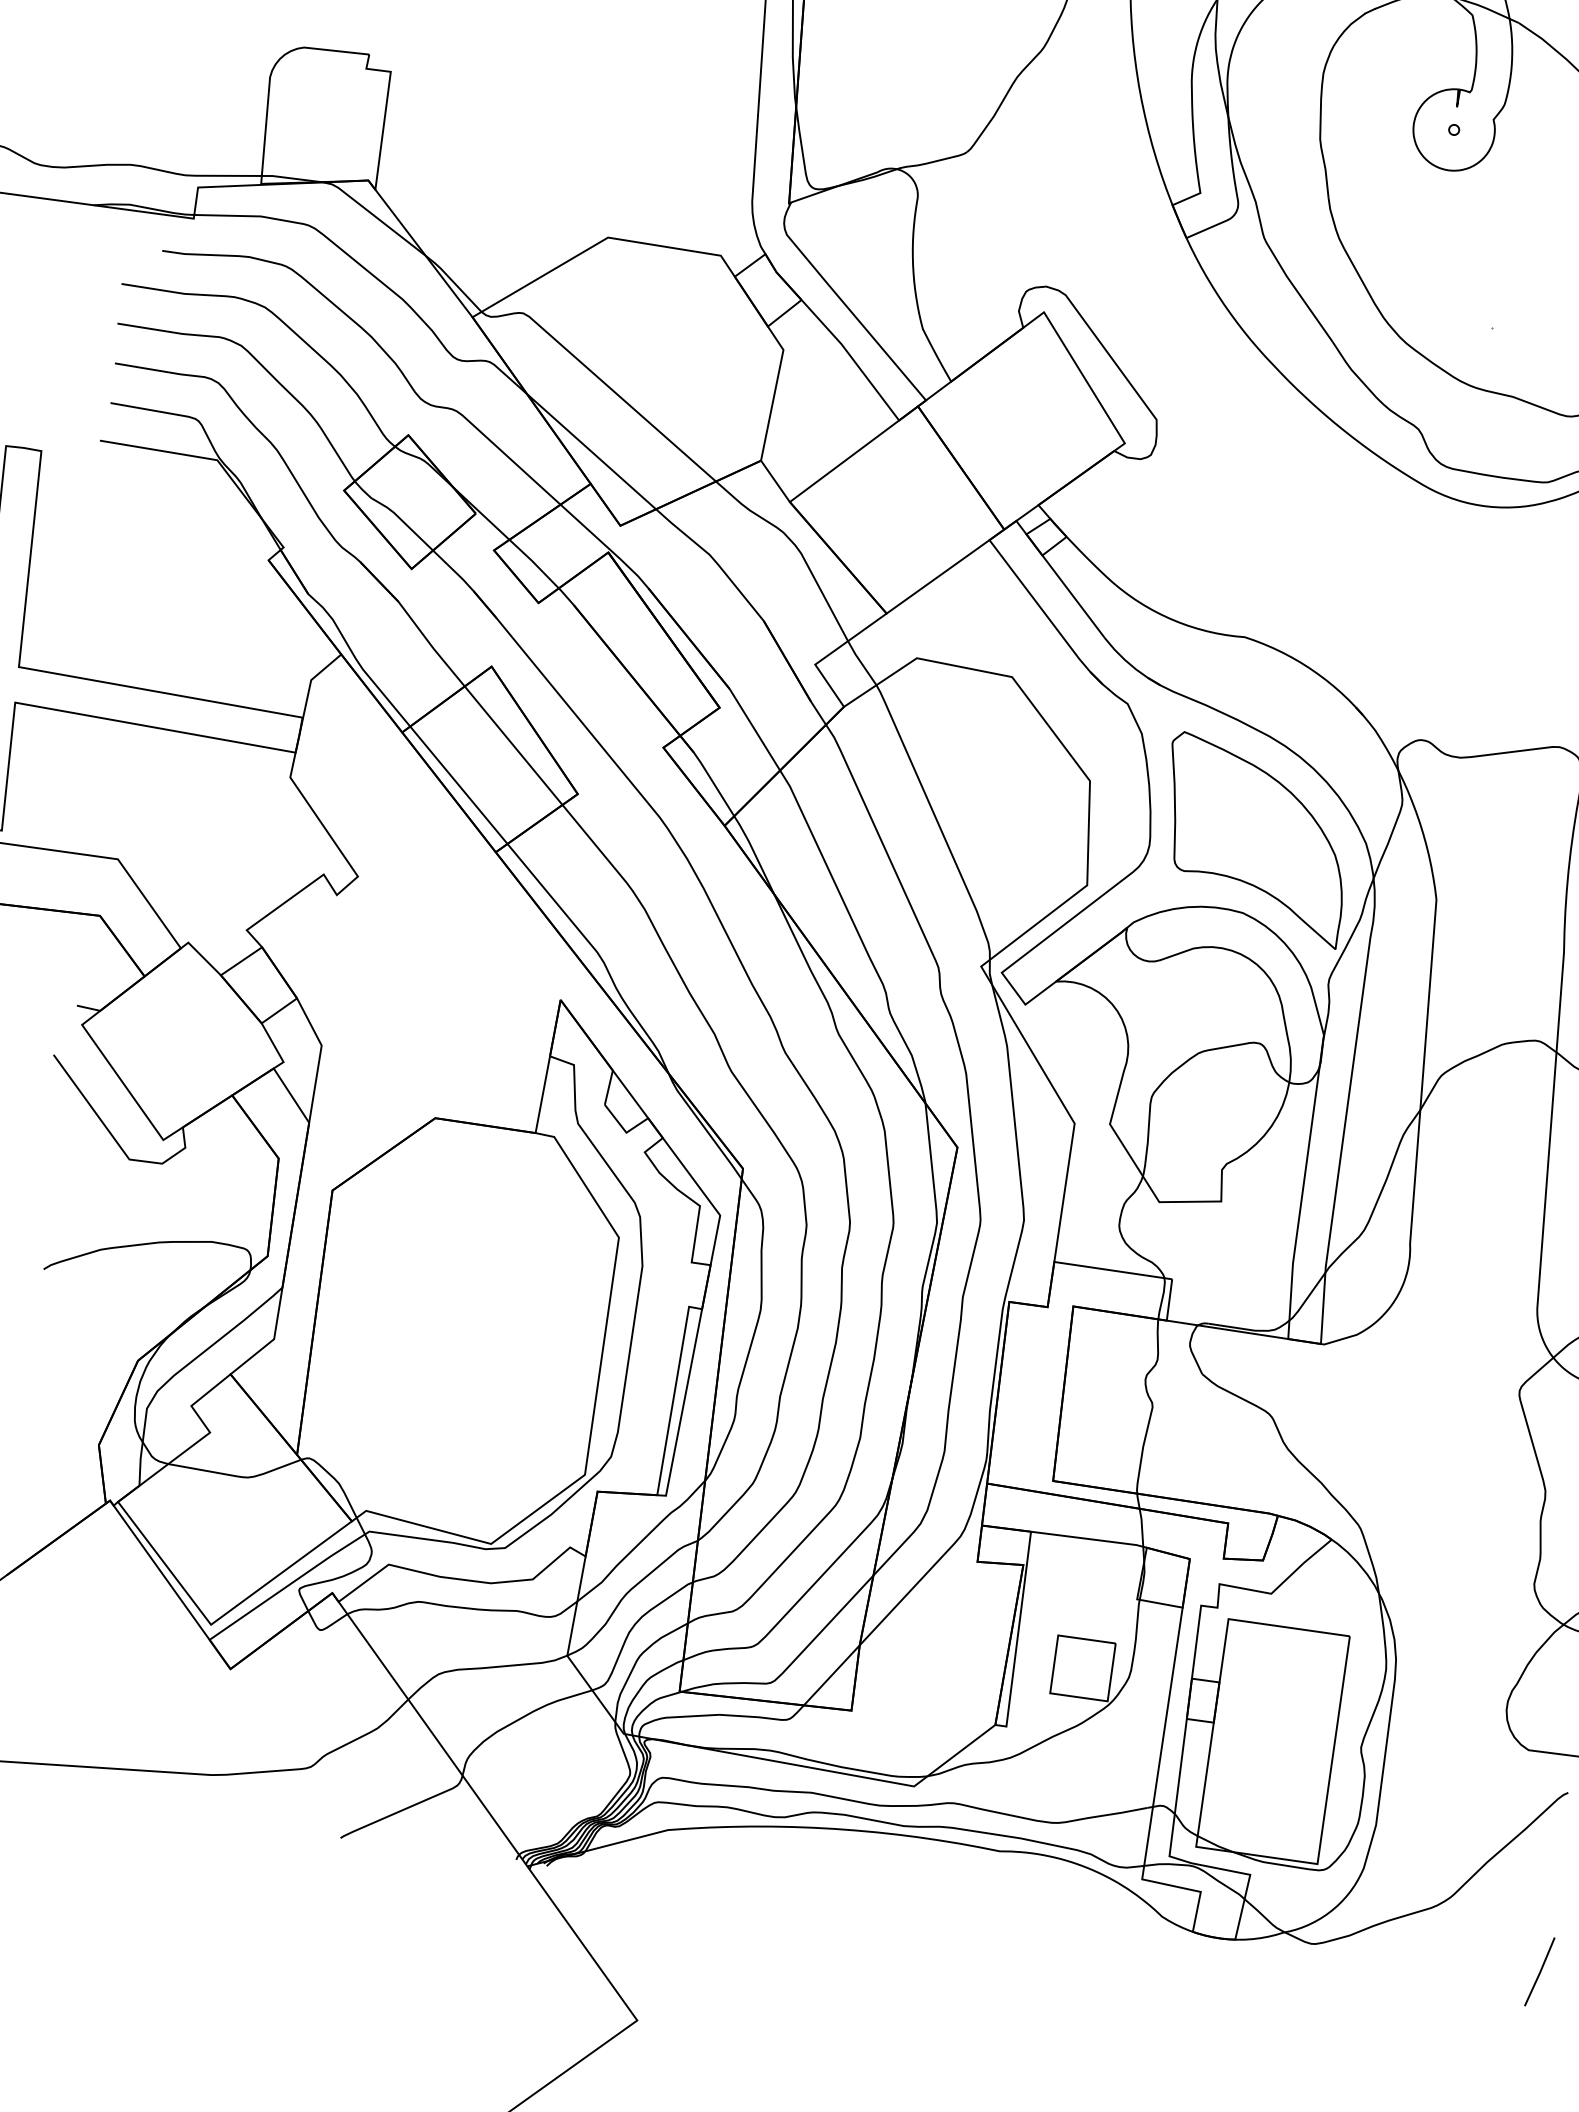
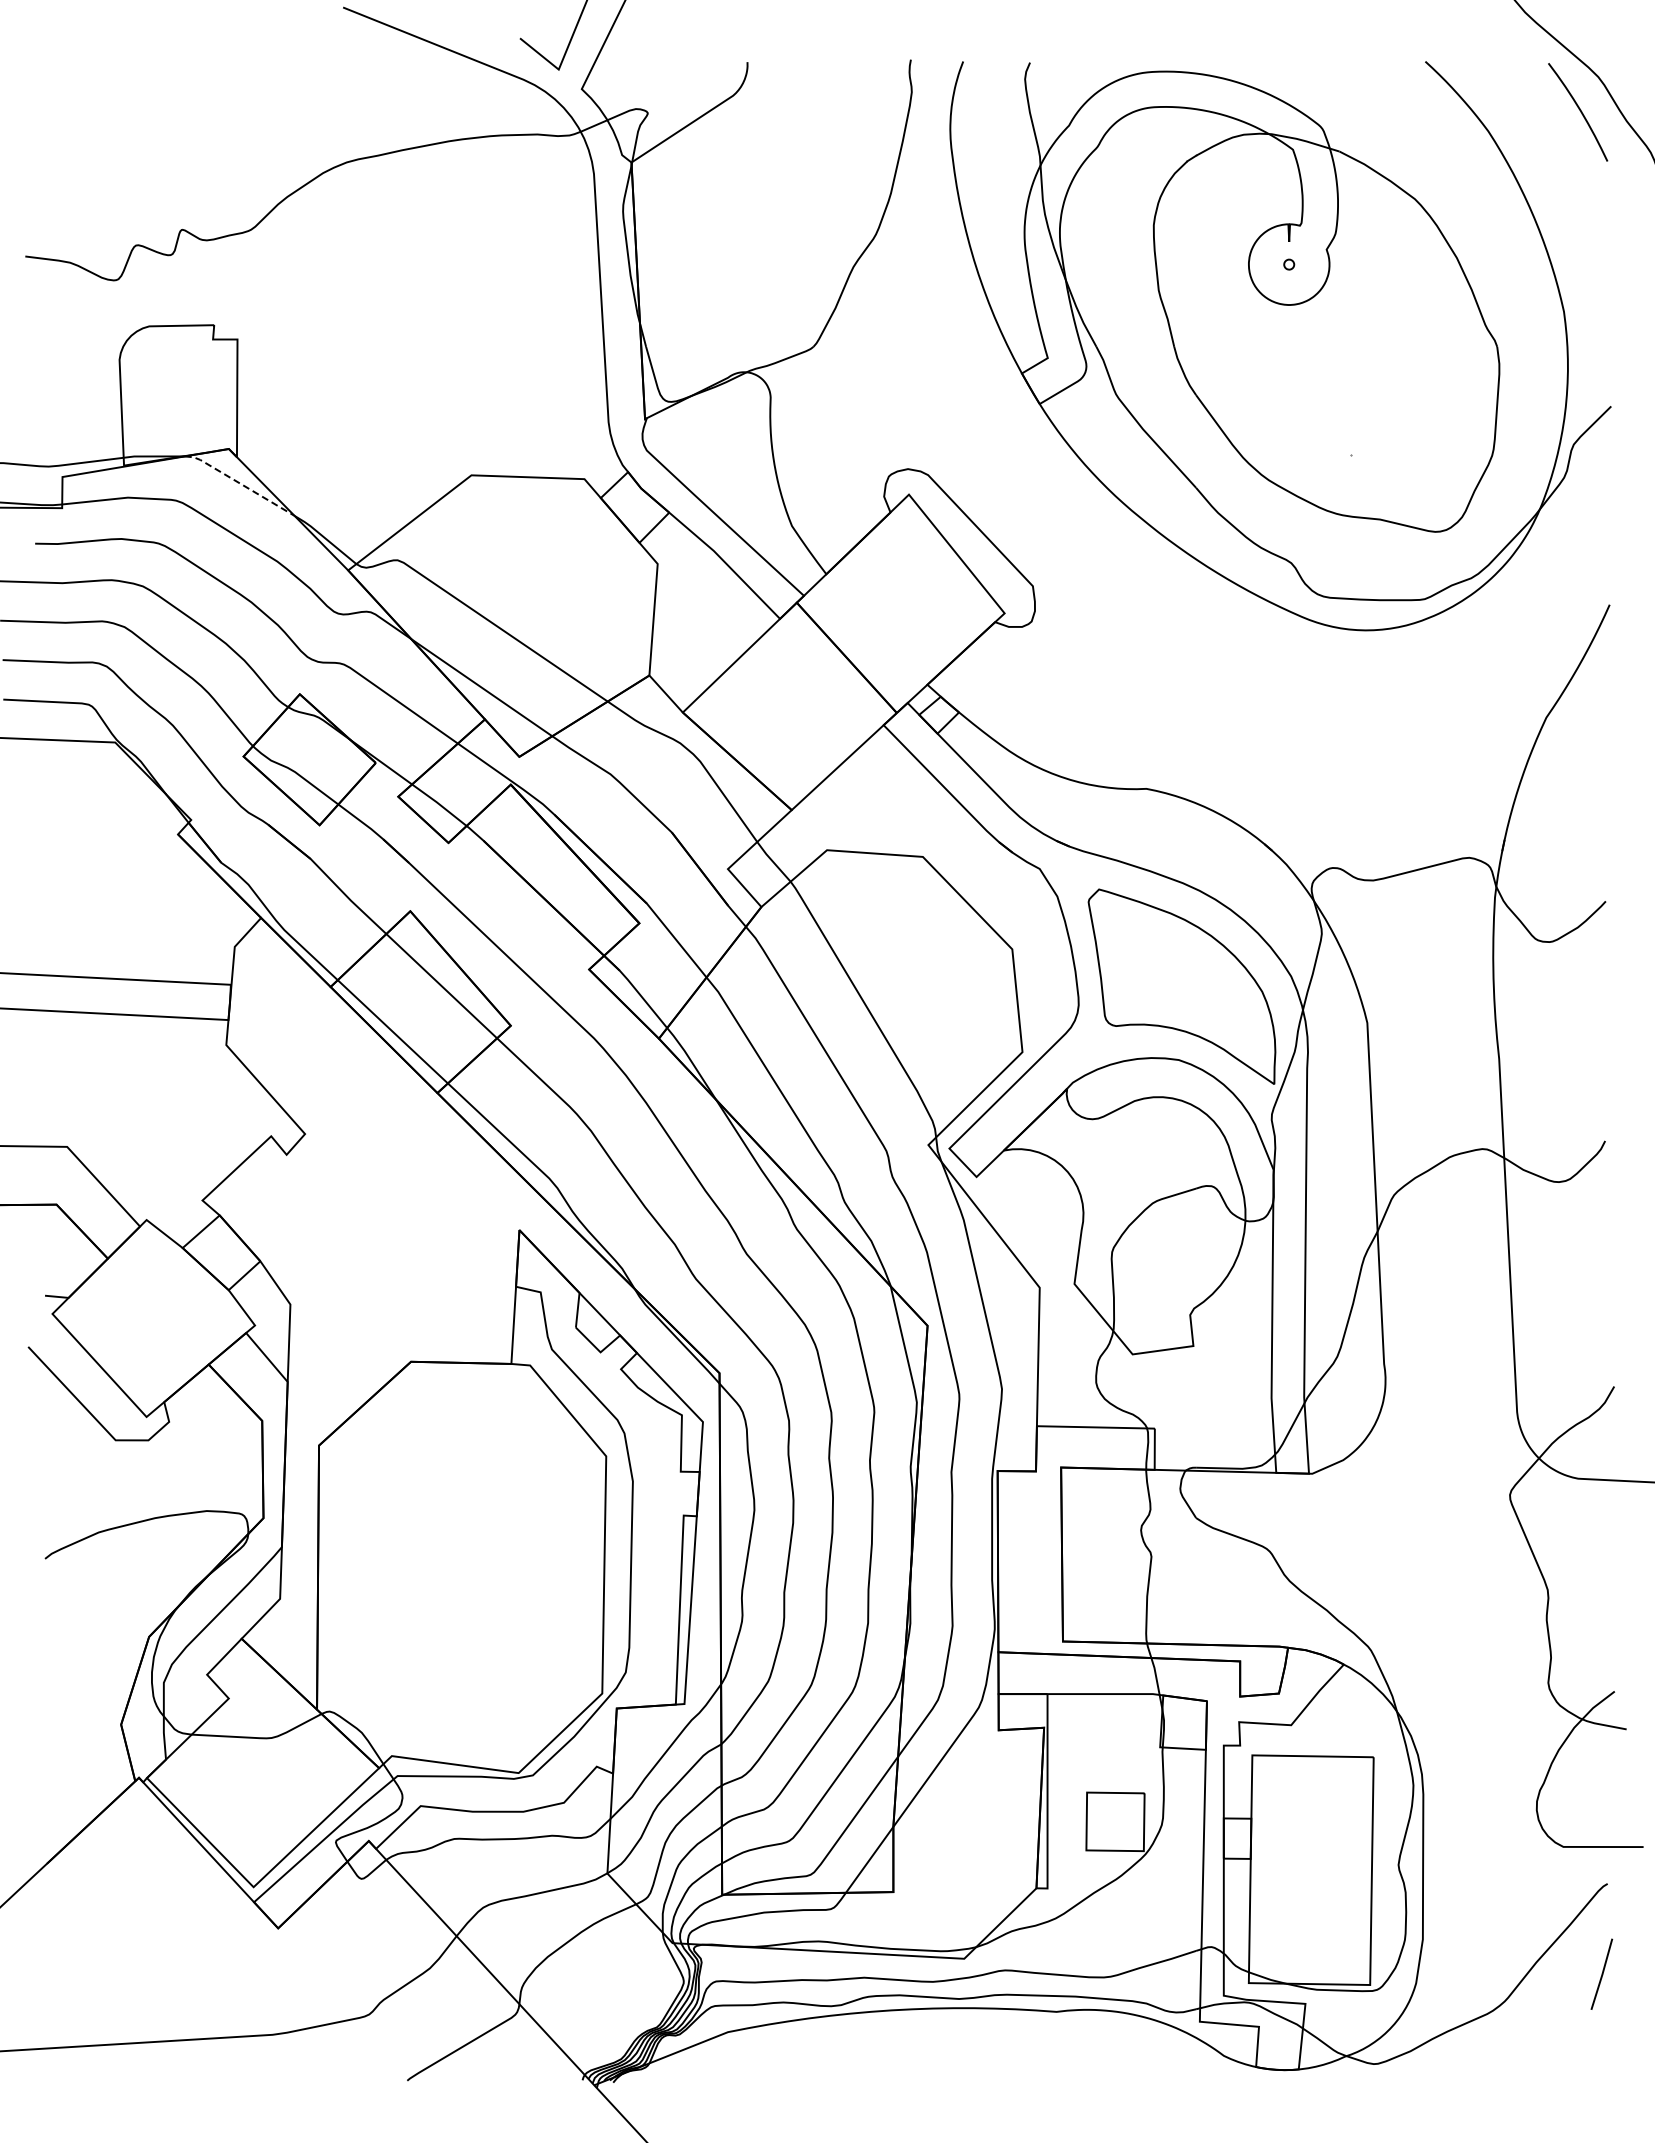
line: (374, 215) -> (239, 482), solid -> dashed
line: (1539, 1971) -> (1601, 1973), moved

